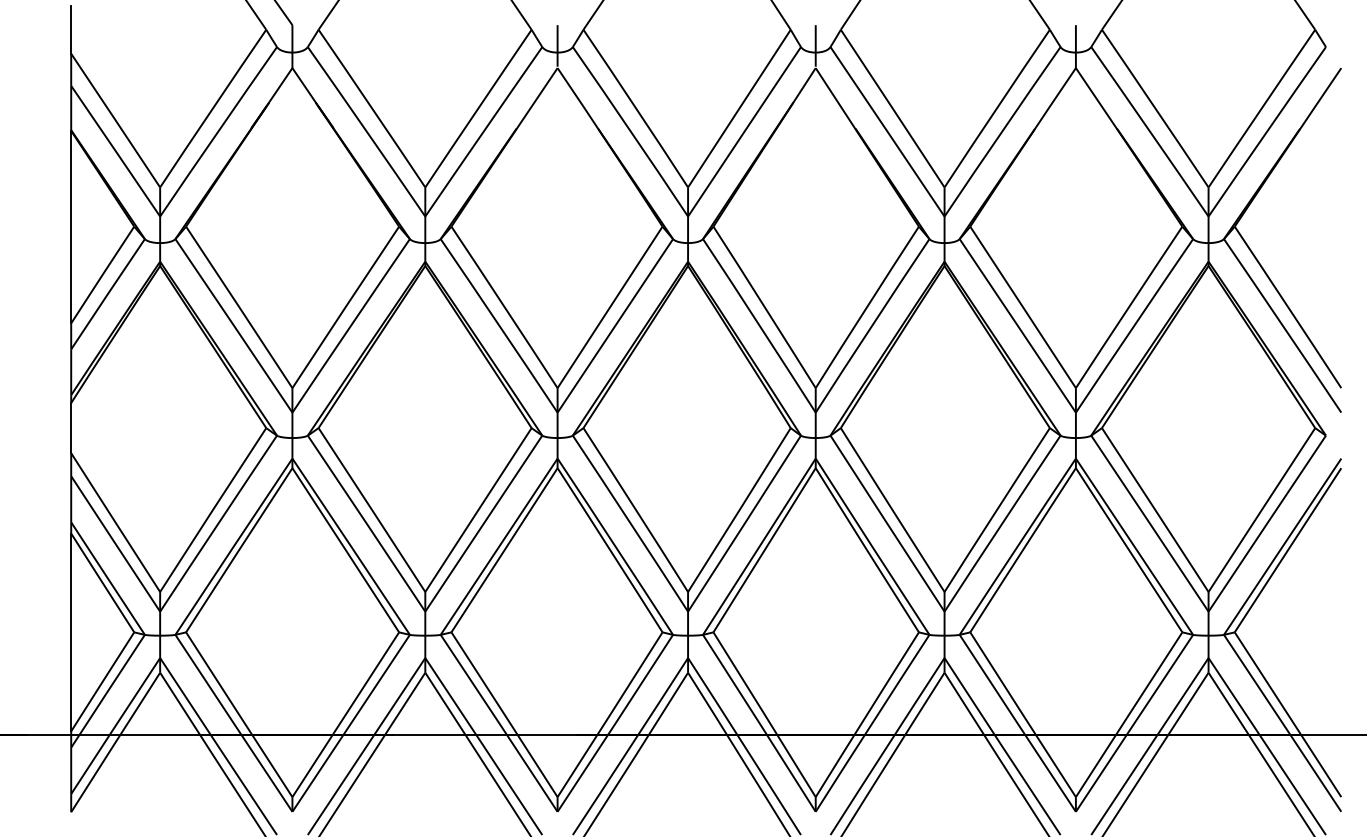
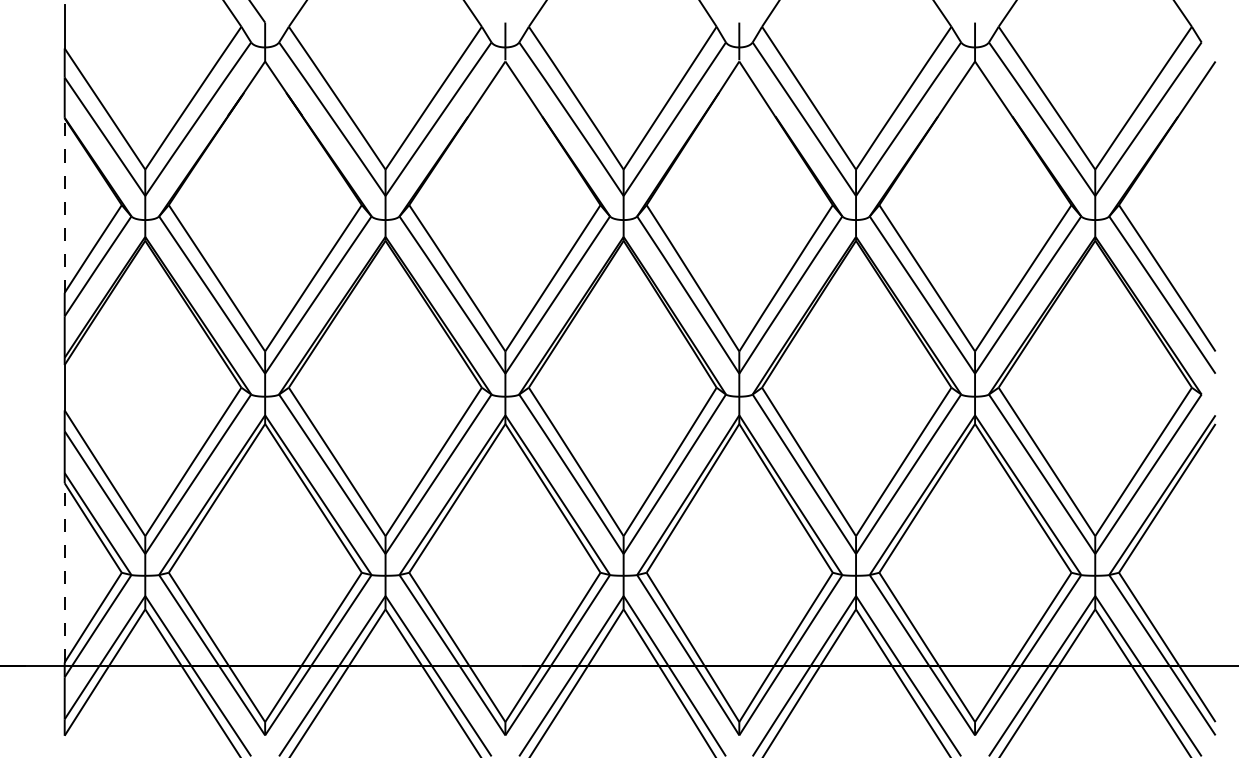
line: (71, 226) -> (64, 205), solid -> dashed
line: (71, 632) -> (64, 572), solid -> dashed

